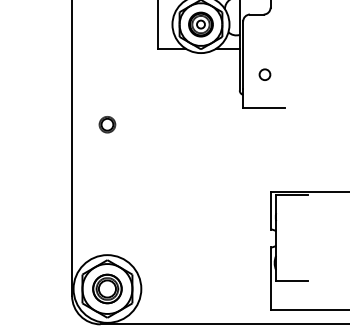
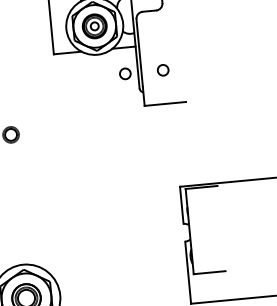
circle: (226, 74) -> (124, 73), added

